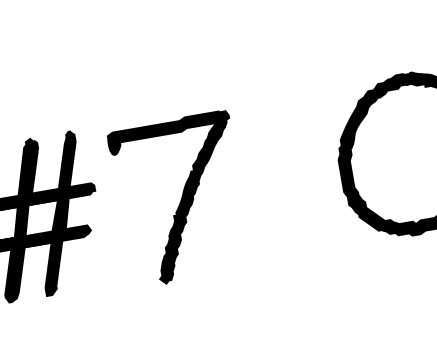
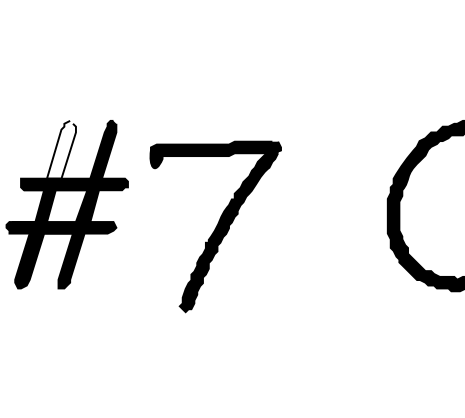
fill: (26, 166) -> (60, 149), removed
part: (180, 199) -> (215, 226), moved

